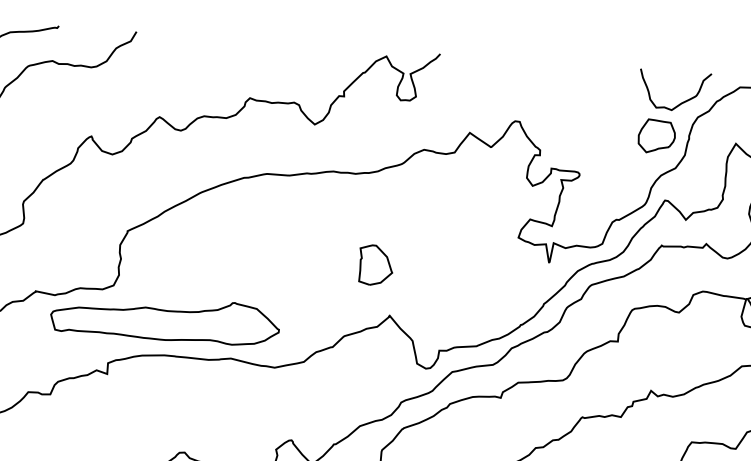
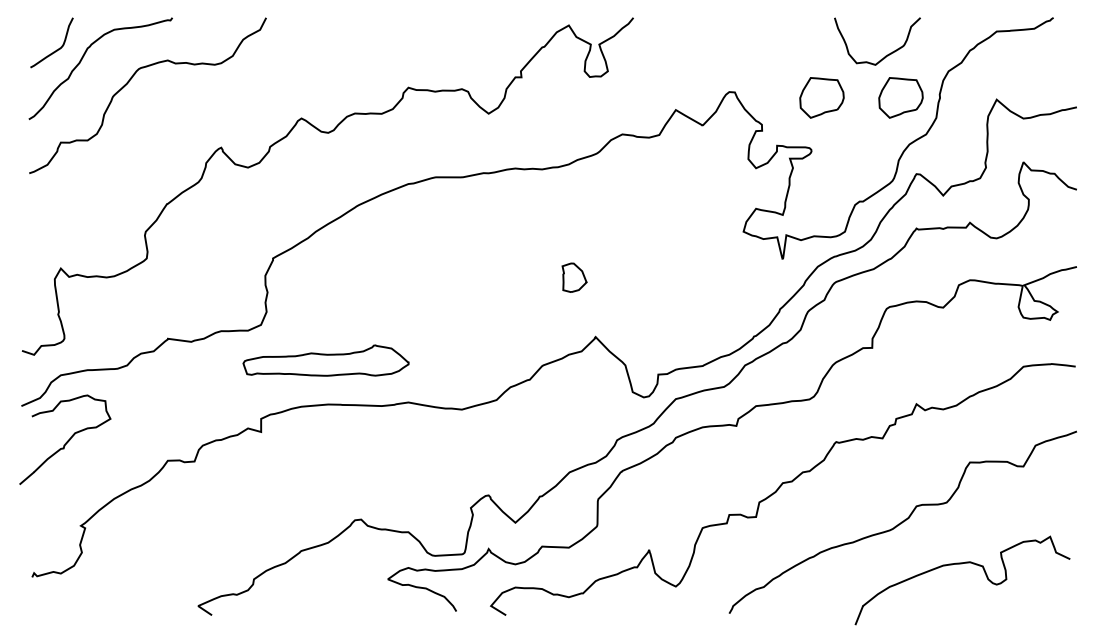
curve: (680, 102) -> (885, 55), moved
part: (591, 131) -> (821, 97), added
part: (375, 265) -> (574, 277), size x0.6
part: (164, 318) -> (325, 360), size x0.6

